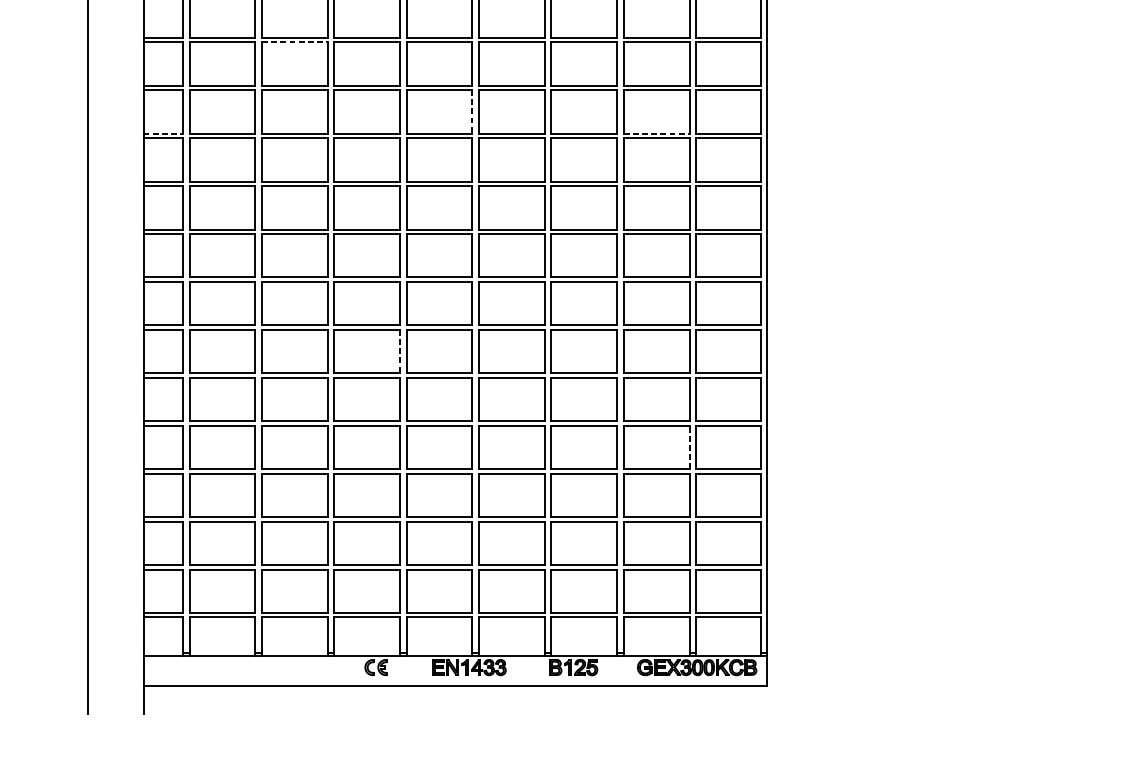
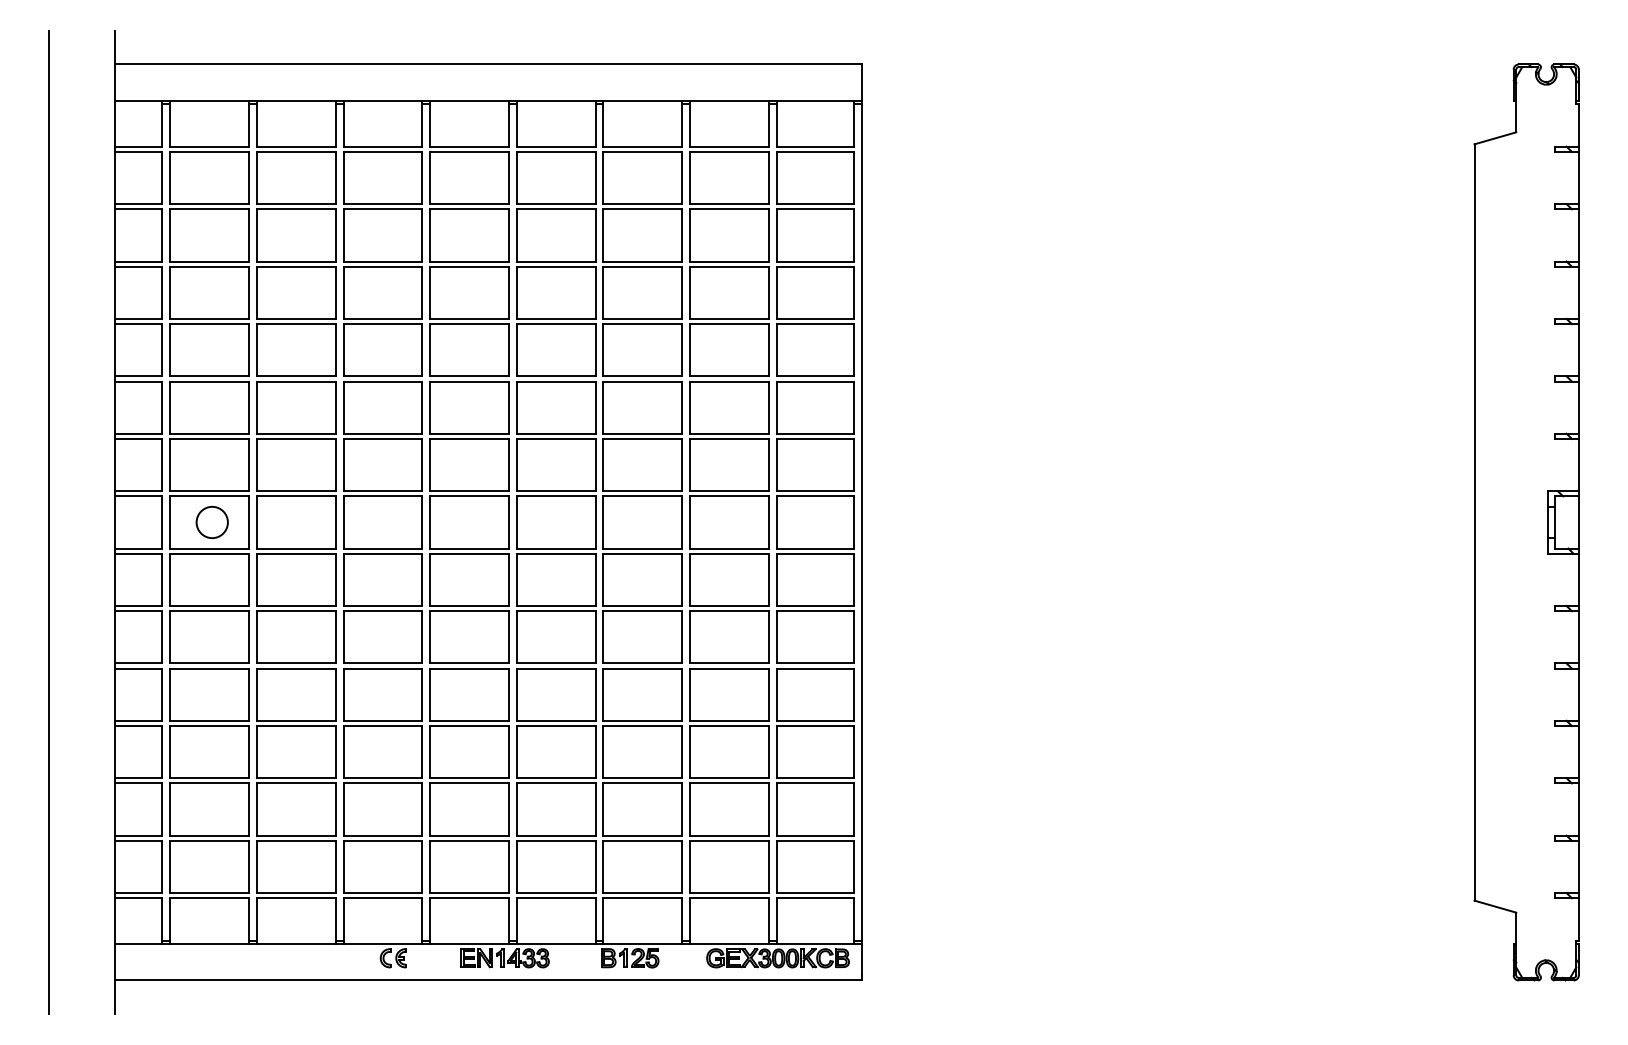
line: (295, 42) -> (296, 209), dashed -> solid
line: (472, 112) -> (508, 293), dashed -> solid
line: (163, 133) -> (138, 318), dashed -> solid
line: (657, 133) -> (730, 318), dashed -> solid
circle: (224, 303) -> (211, 522), added
line: (400, 352) -> (422, 580), dashed -> solid
line: (689, 447) -> (768, 694), dashed -> solid

